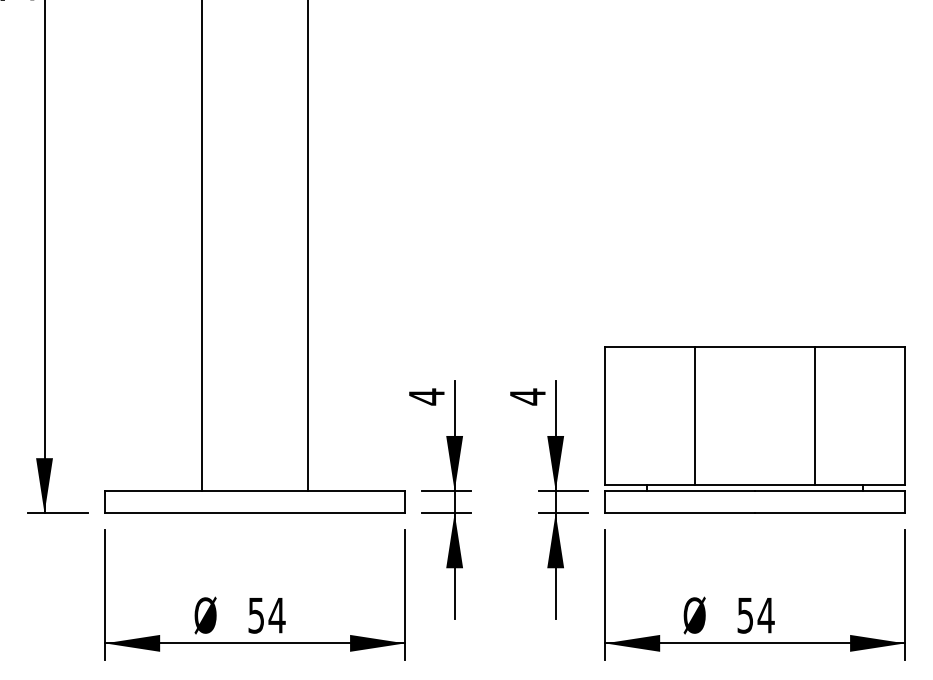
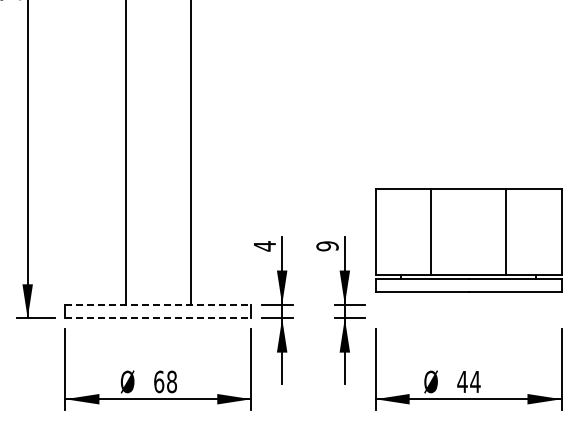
text: (527, 397) -> (327, 246), 4 -> 9
part: (755, 429) -> (468, 240), moved
line: (255, 490) -> (158, 304), solid -> dashed
line: (255, 513) -> (158, 318), solid -> dashed
text: (266, 614) -> (165, 381), 54 -> 68
text: (745, 616) -> (462, 382), 54 -> 44

